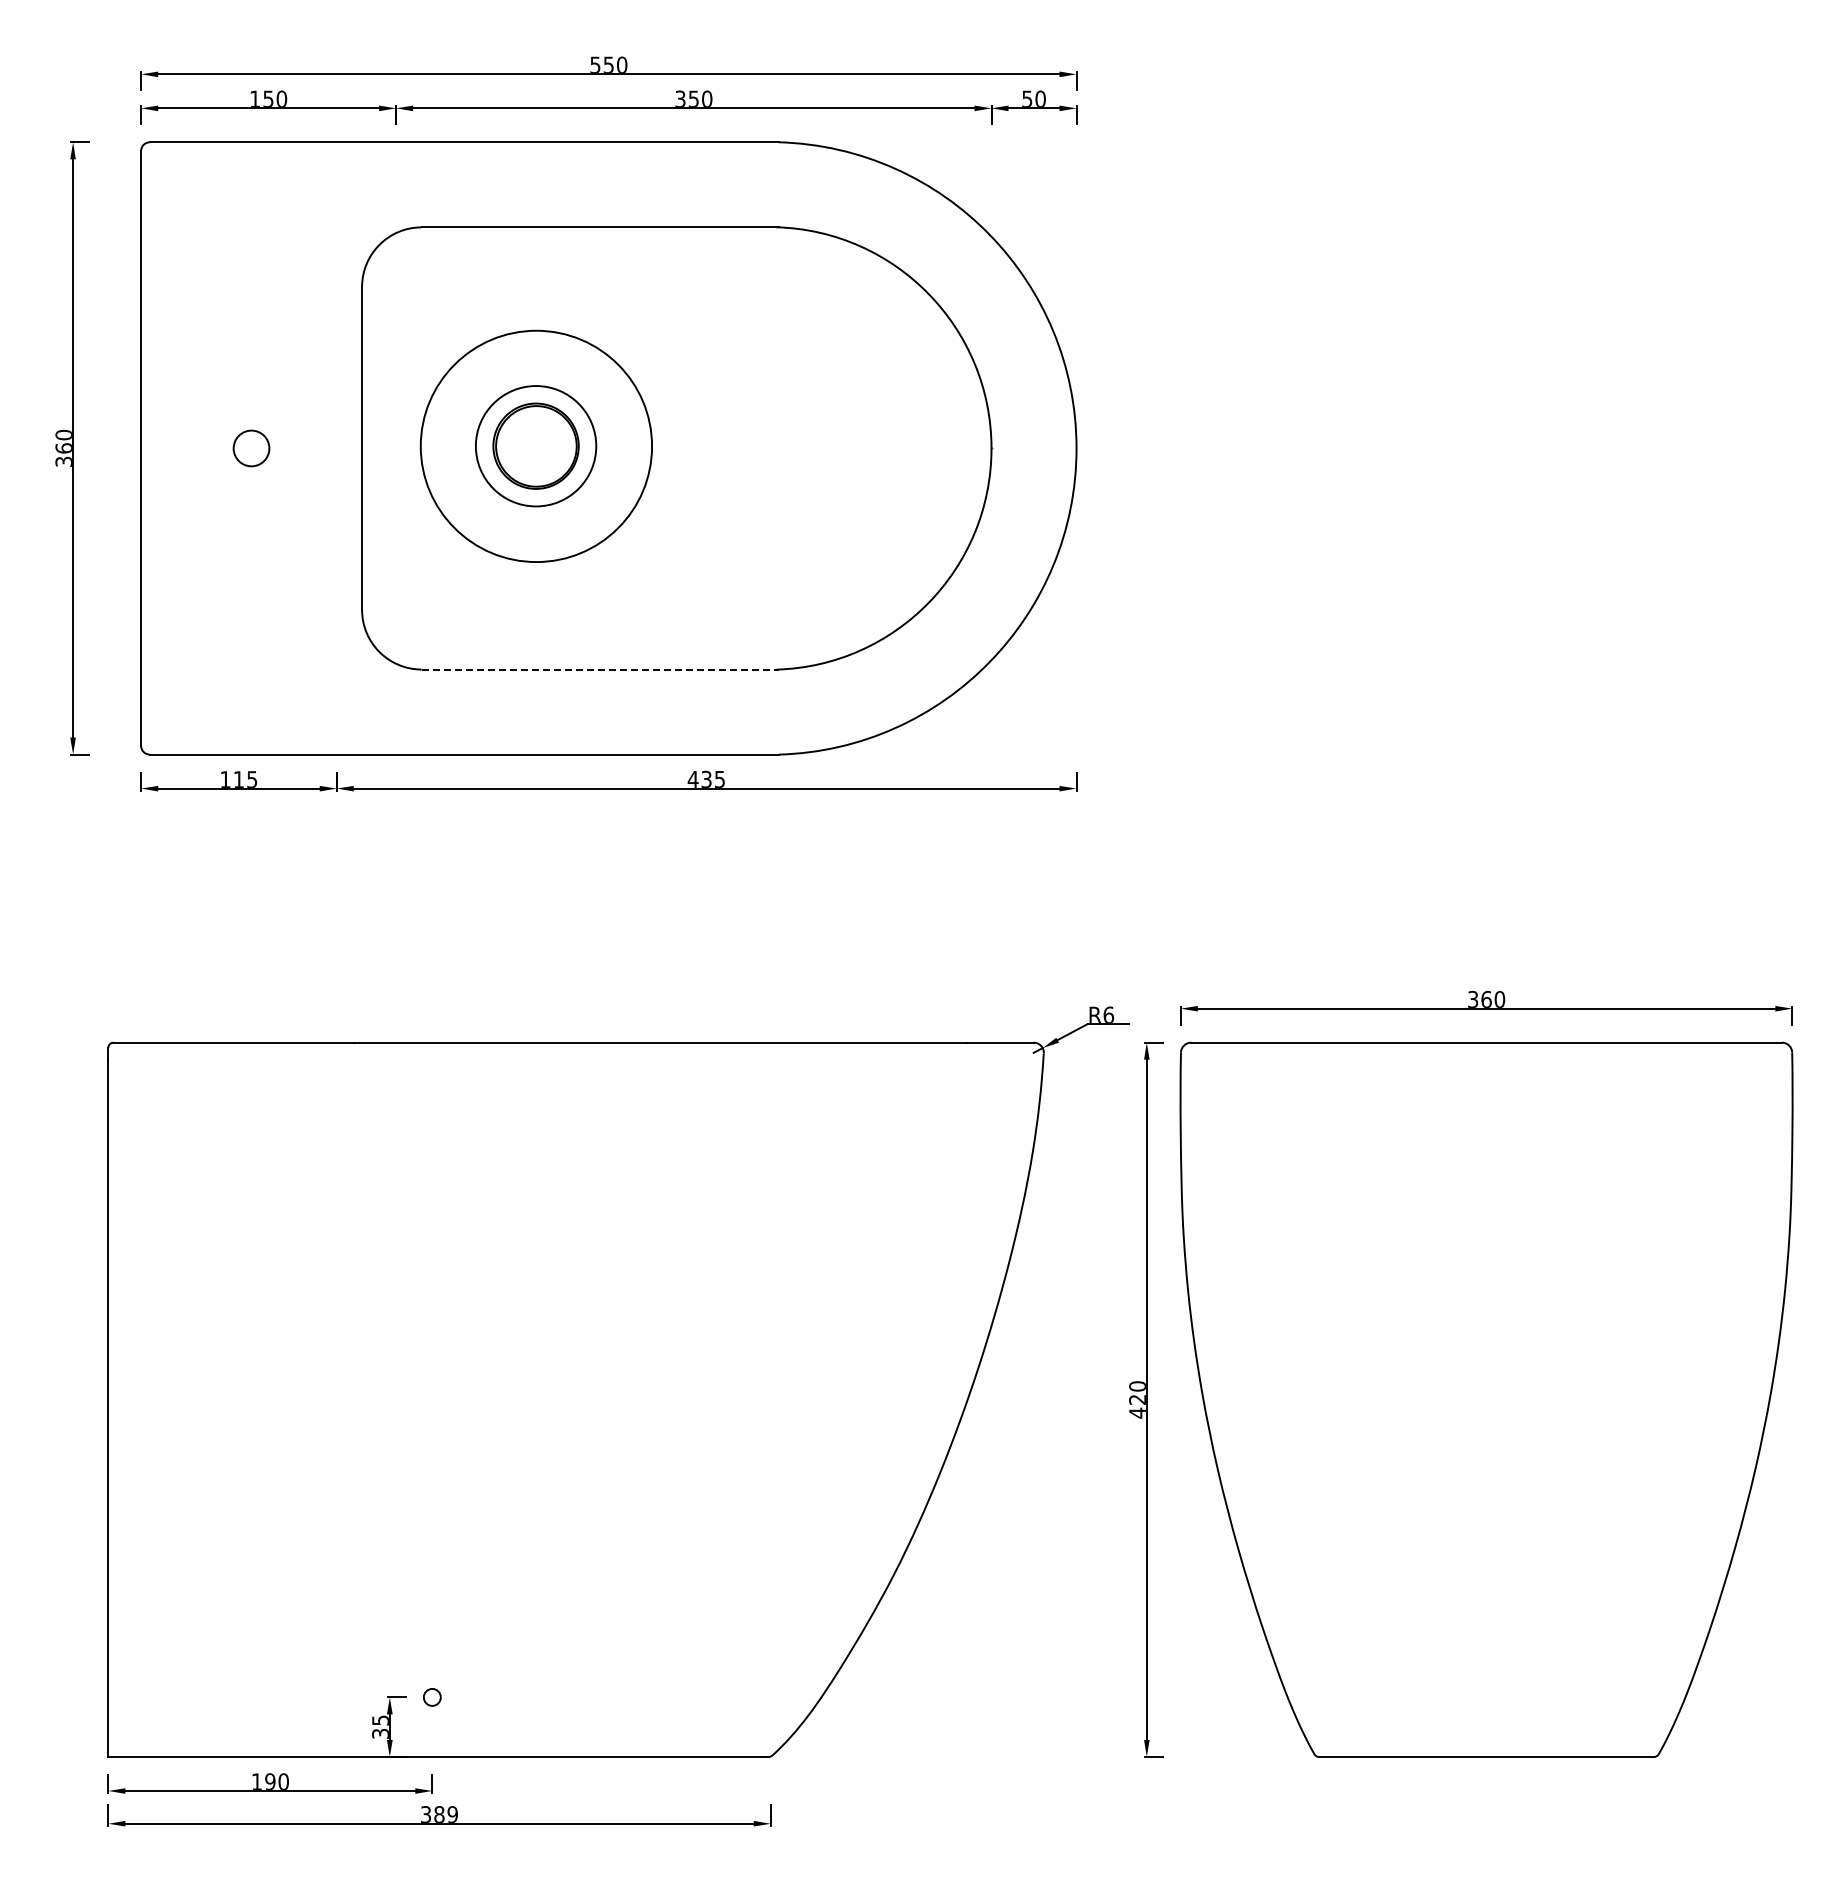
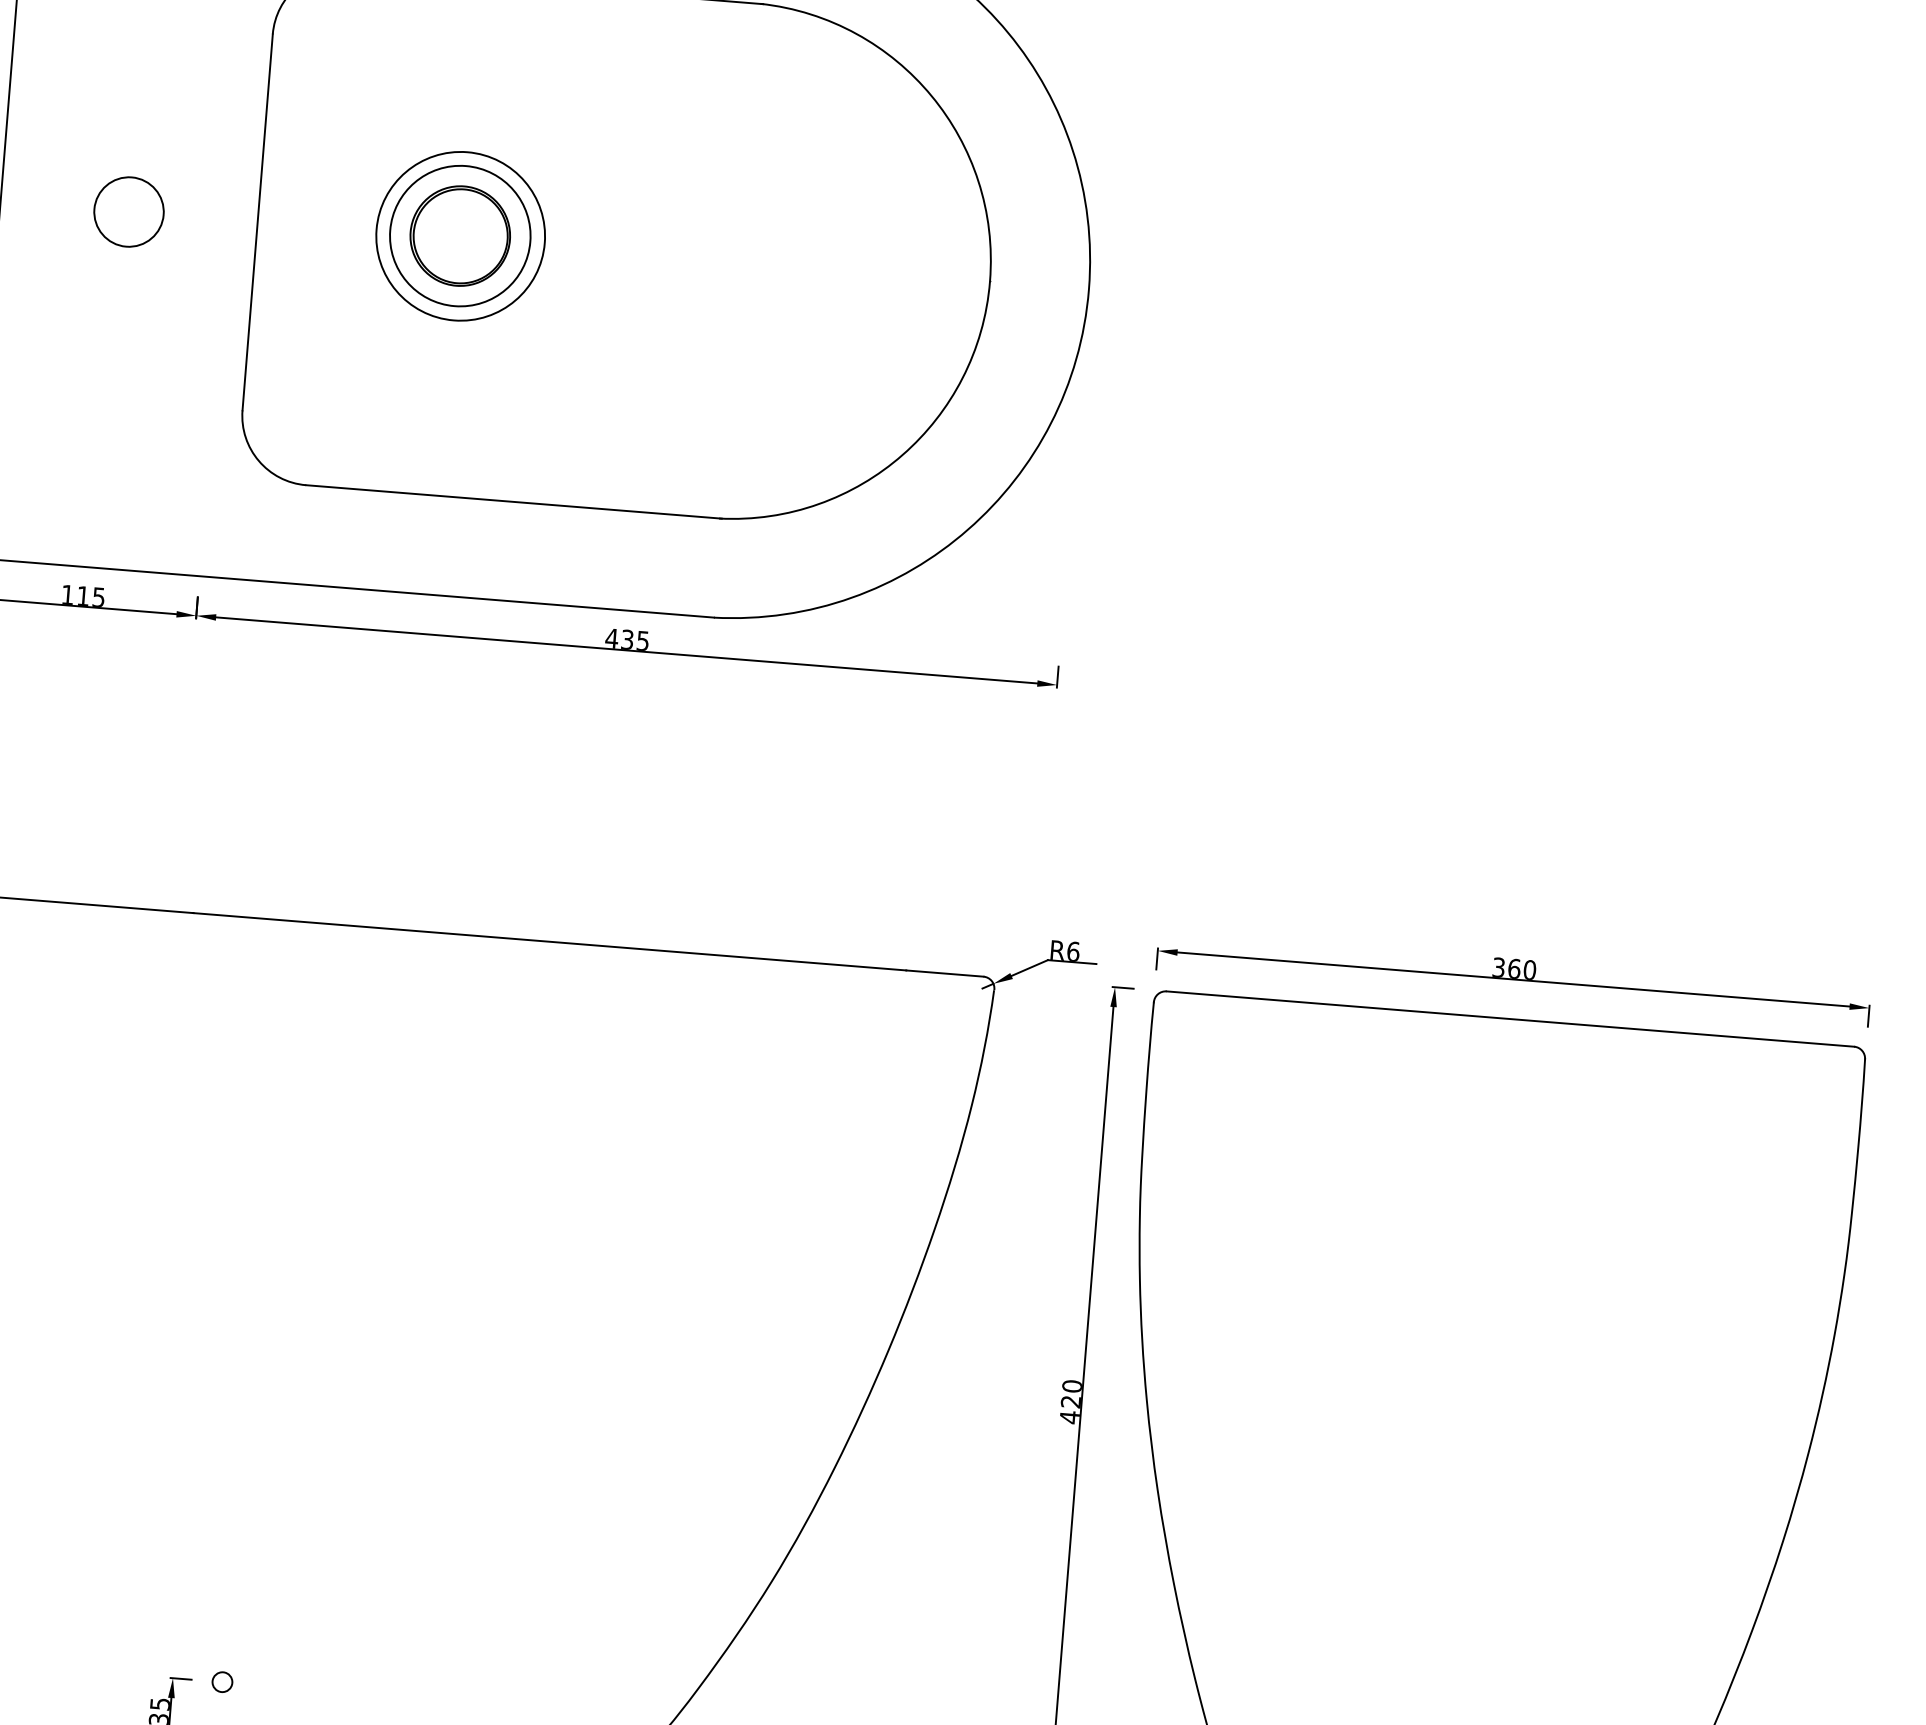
circle: (536, 446) -> (460, 236), size x0.62
circle: (251, 448) -> (128, 212), size x1.67
line: (600, 669) -> (514, 501), dashed -> solid

